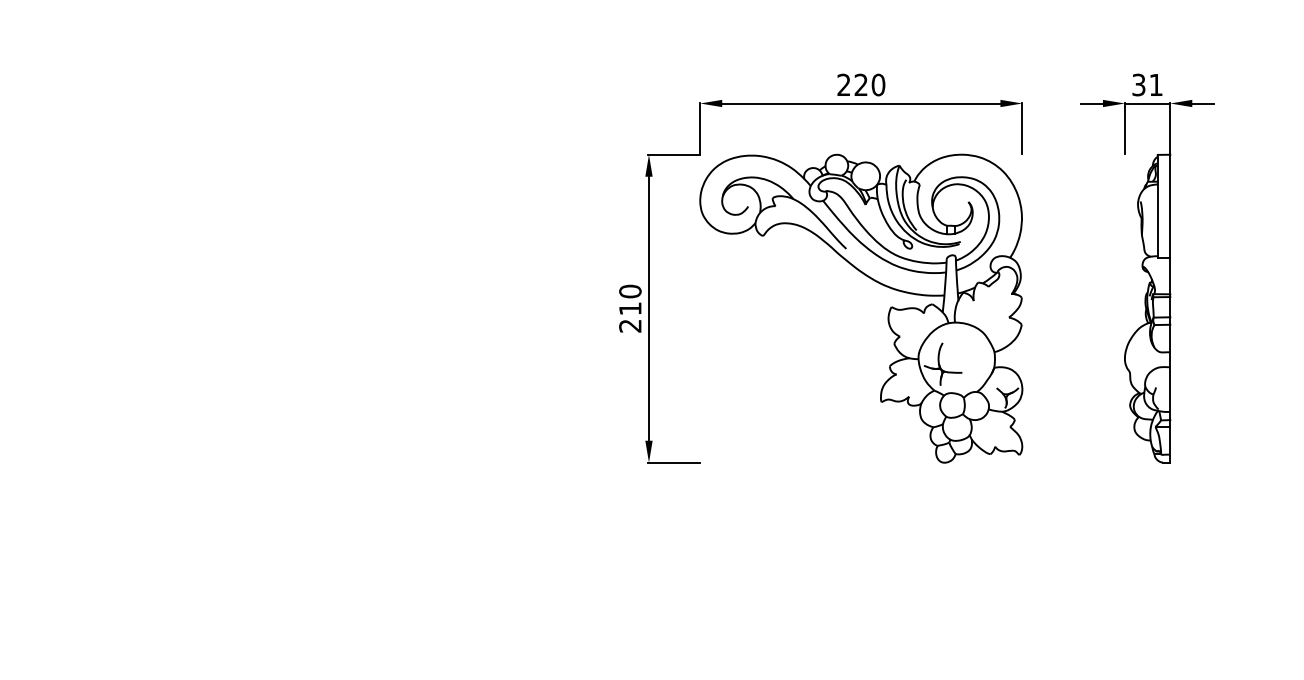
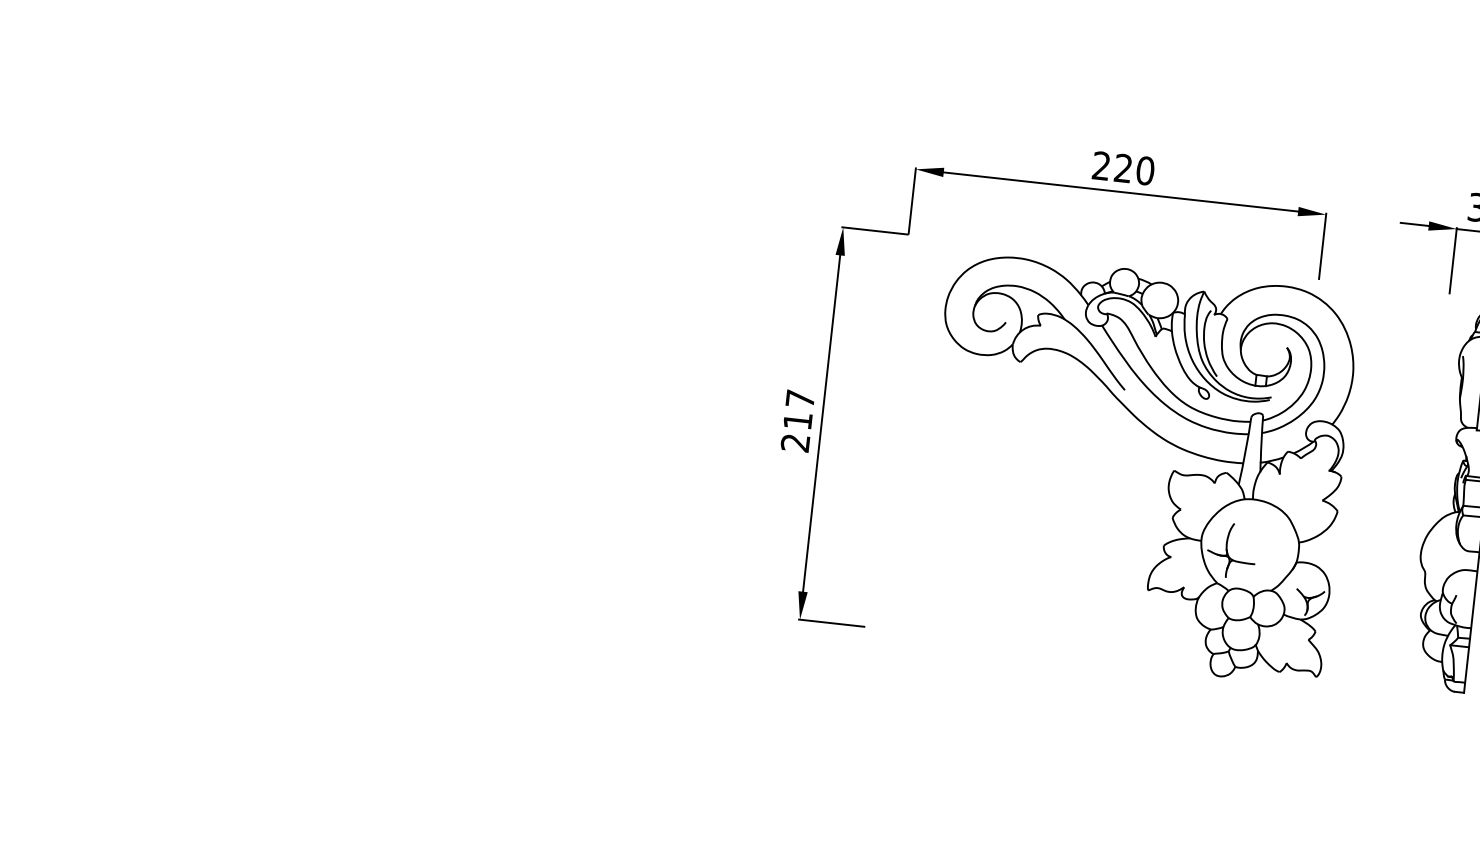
text: (630, 291) -> (800, 398), 210 -> 217
part: (887, 315) -> (1167, 480), moved

